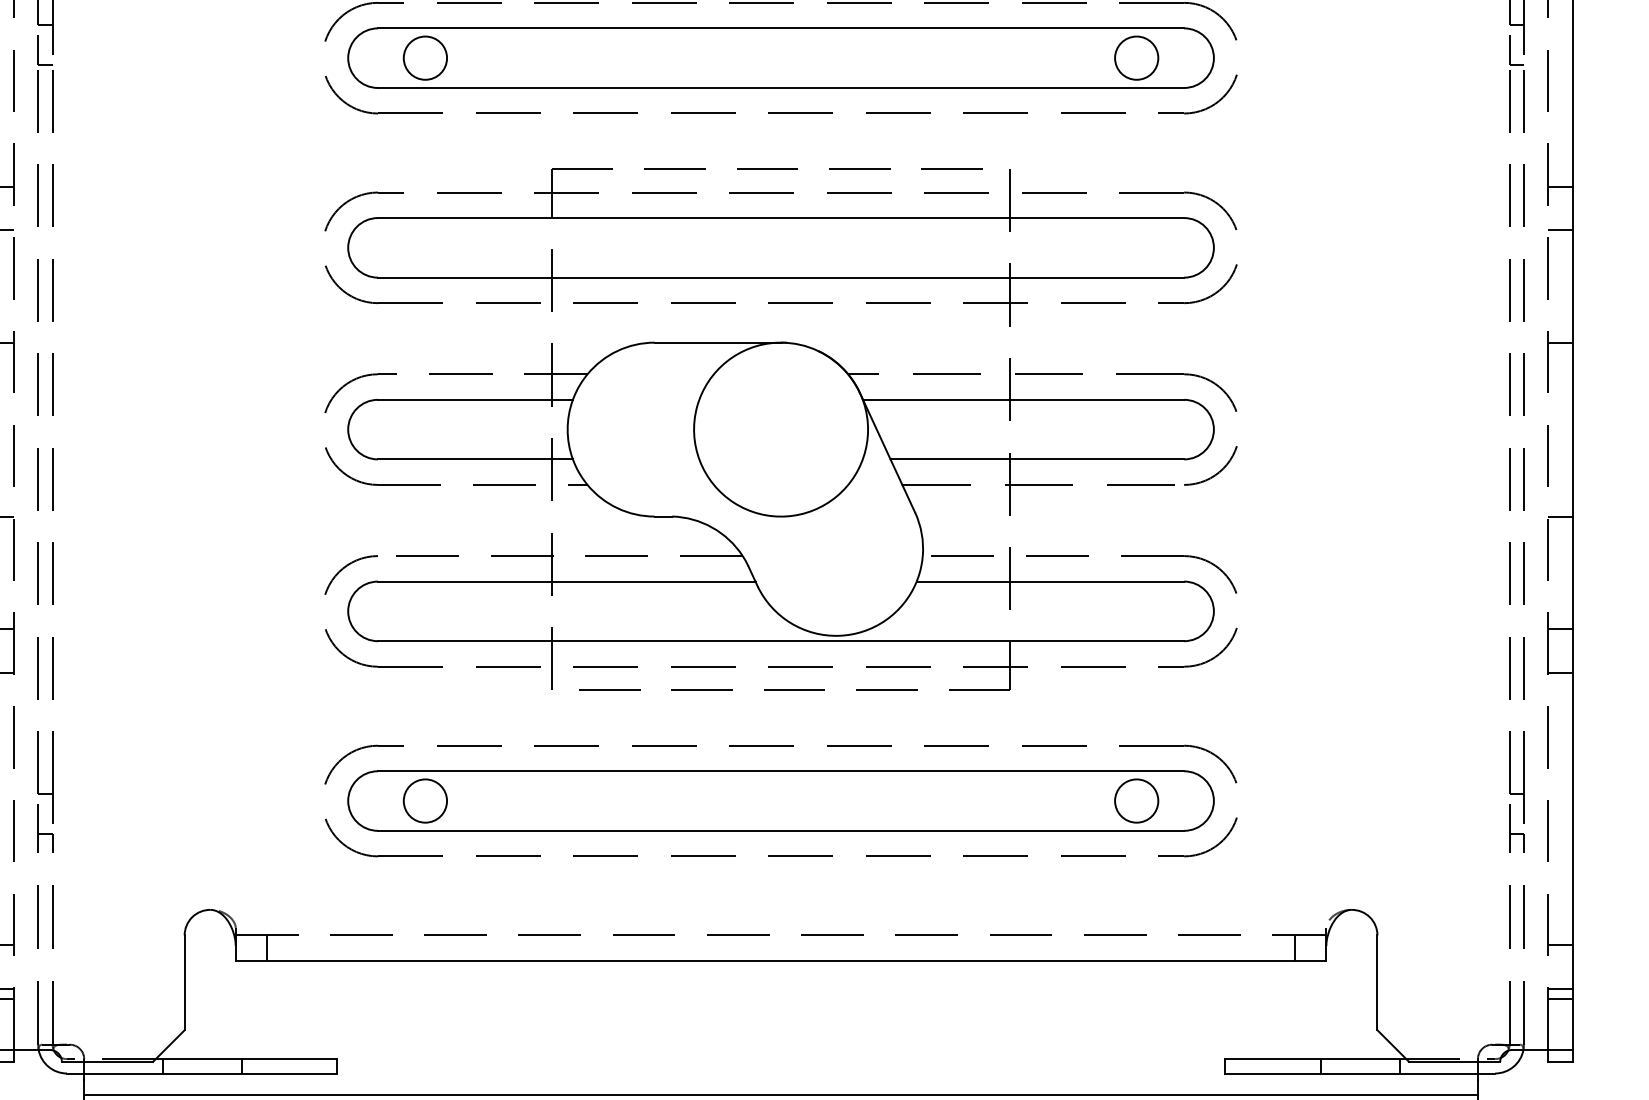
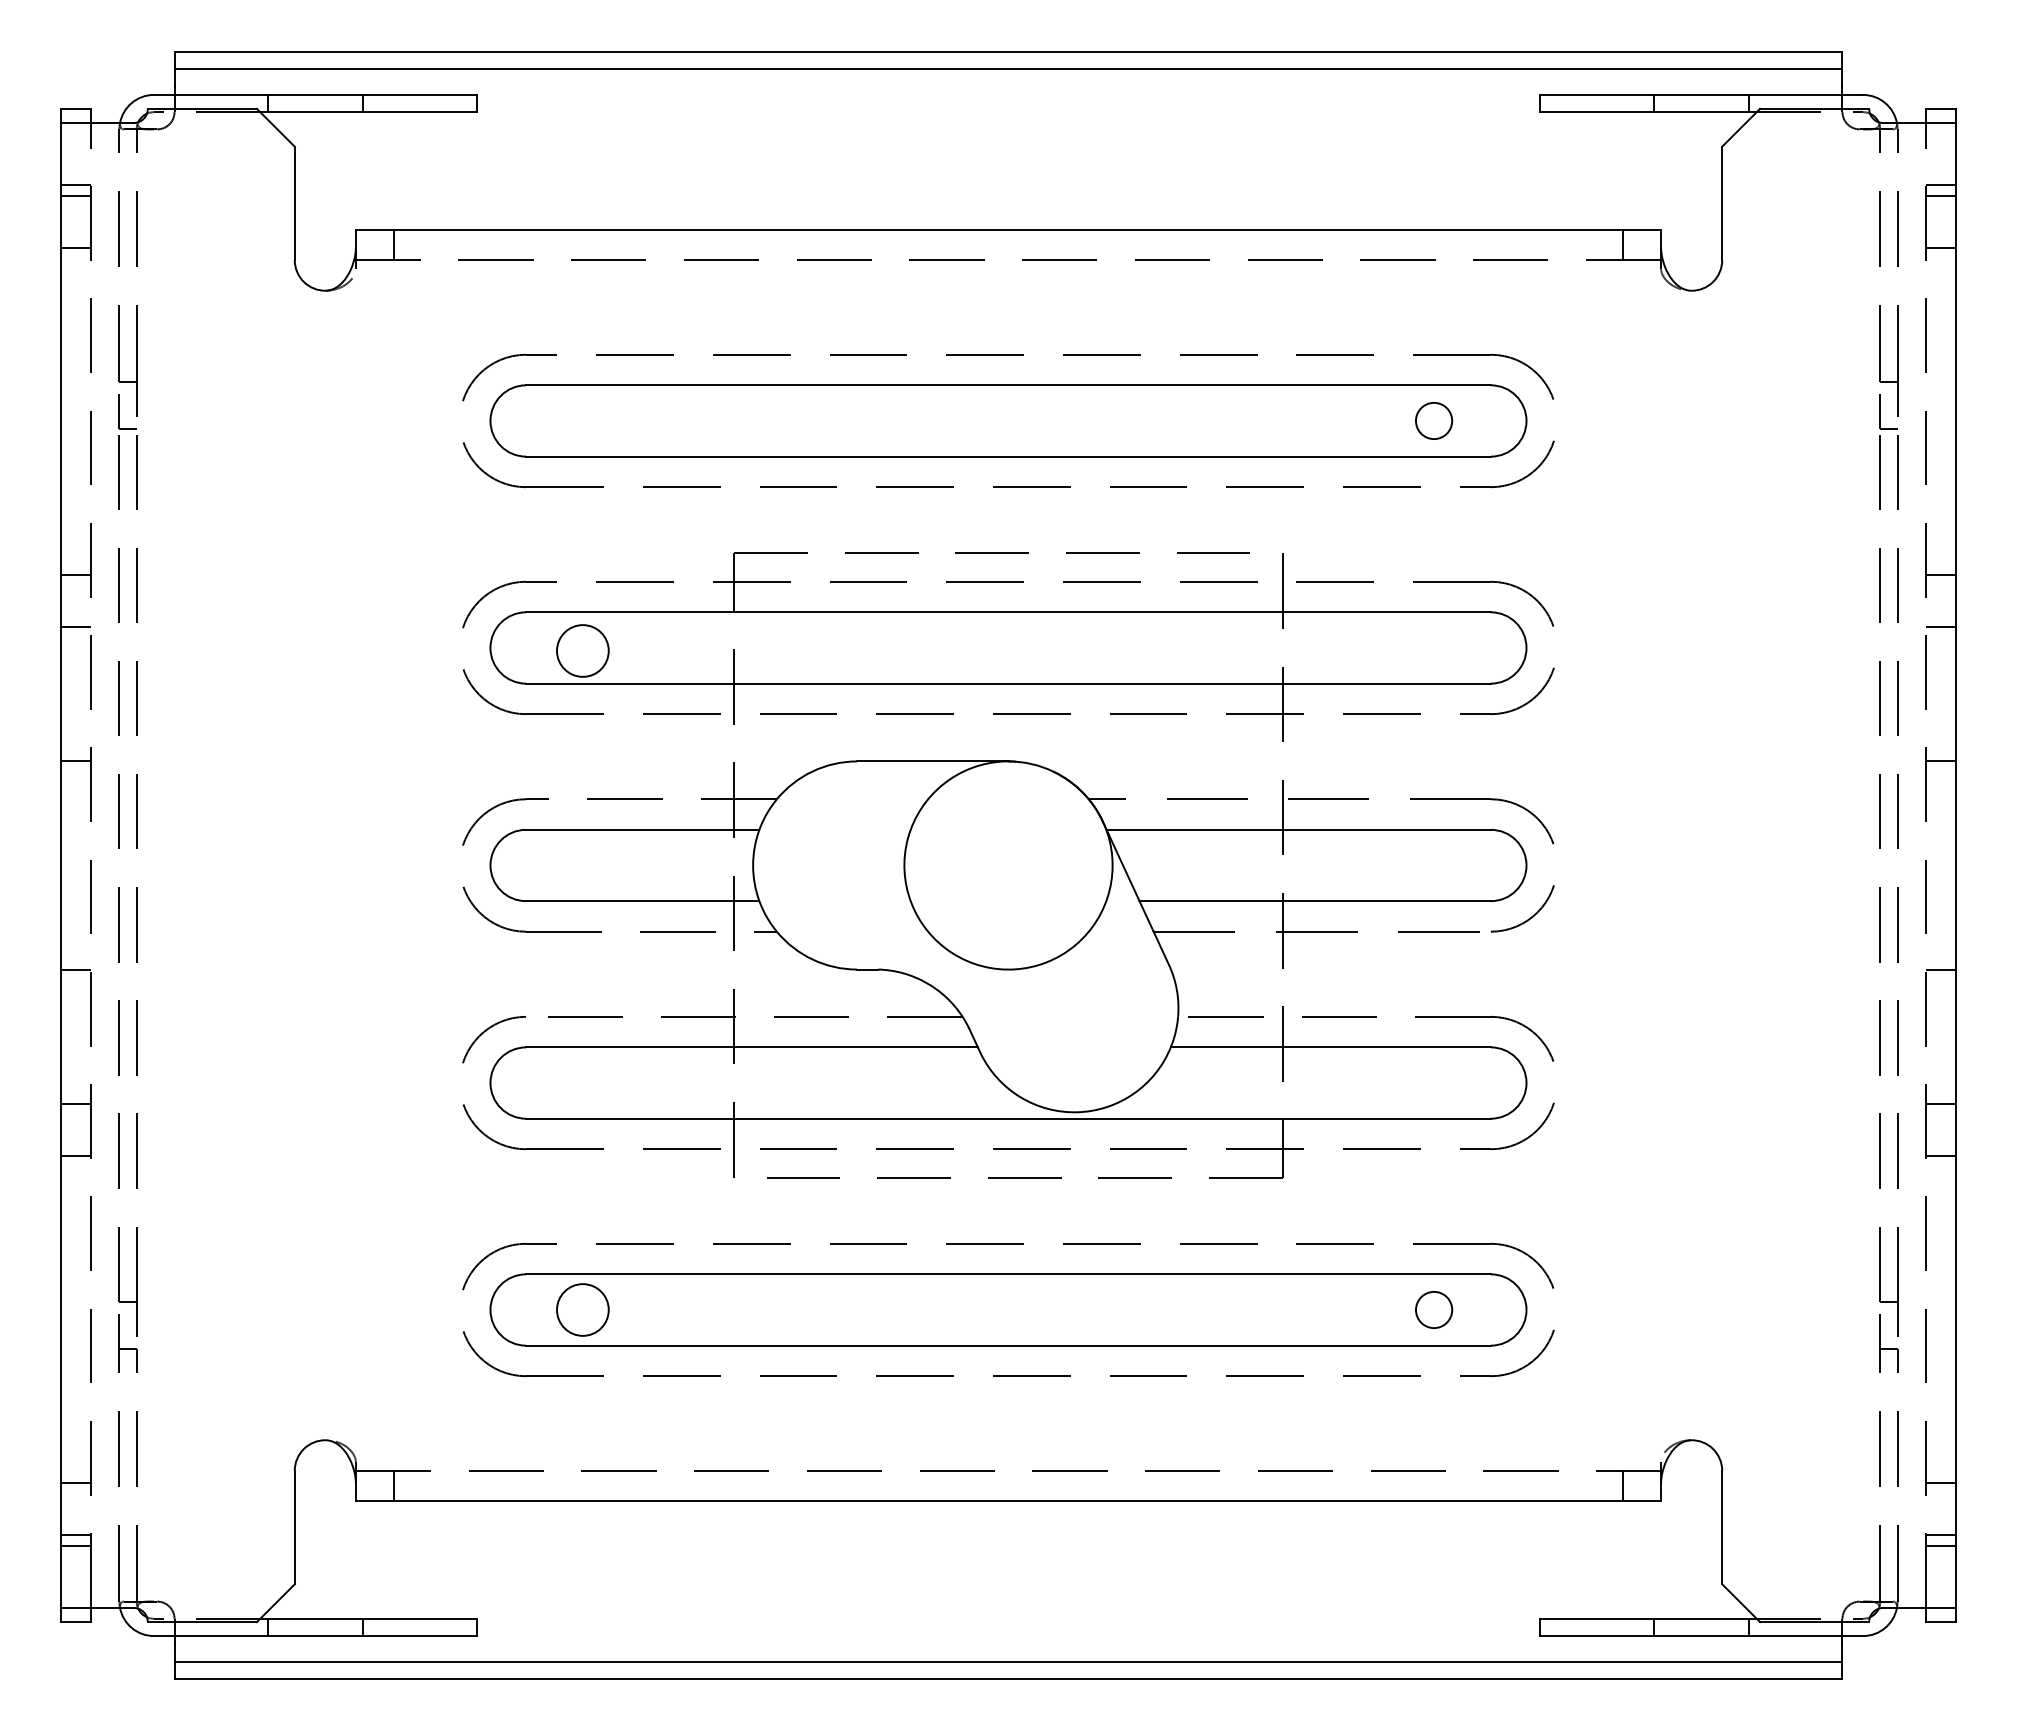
circle: (425, 57) -> (582, 650), moved
circle: (1136, 57) -> (1433, 420), size x0.7
circle: (1136, 800) -> (1433, 1309), size x0.7

